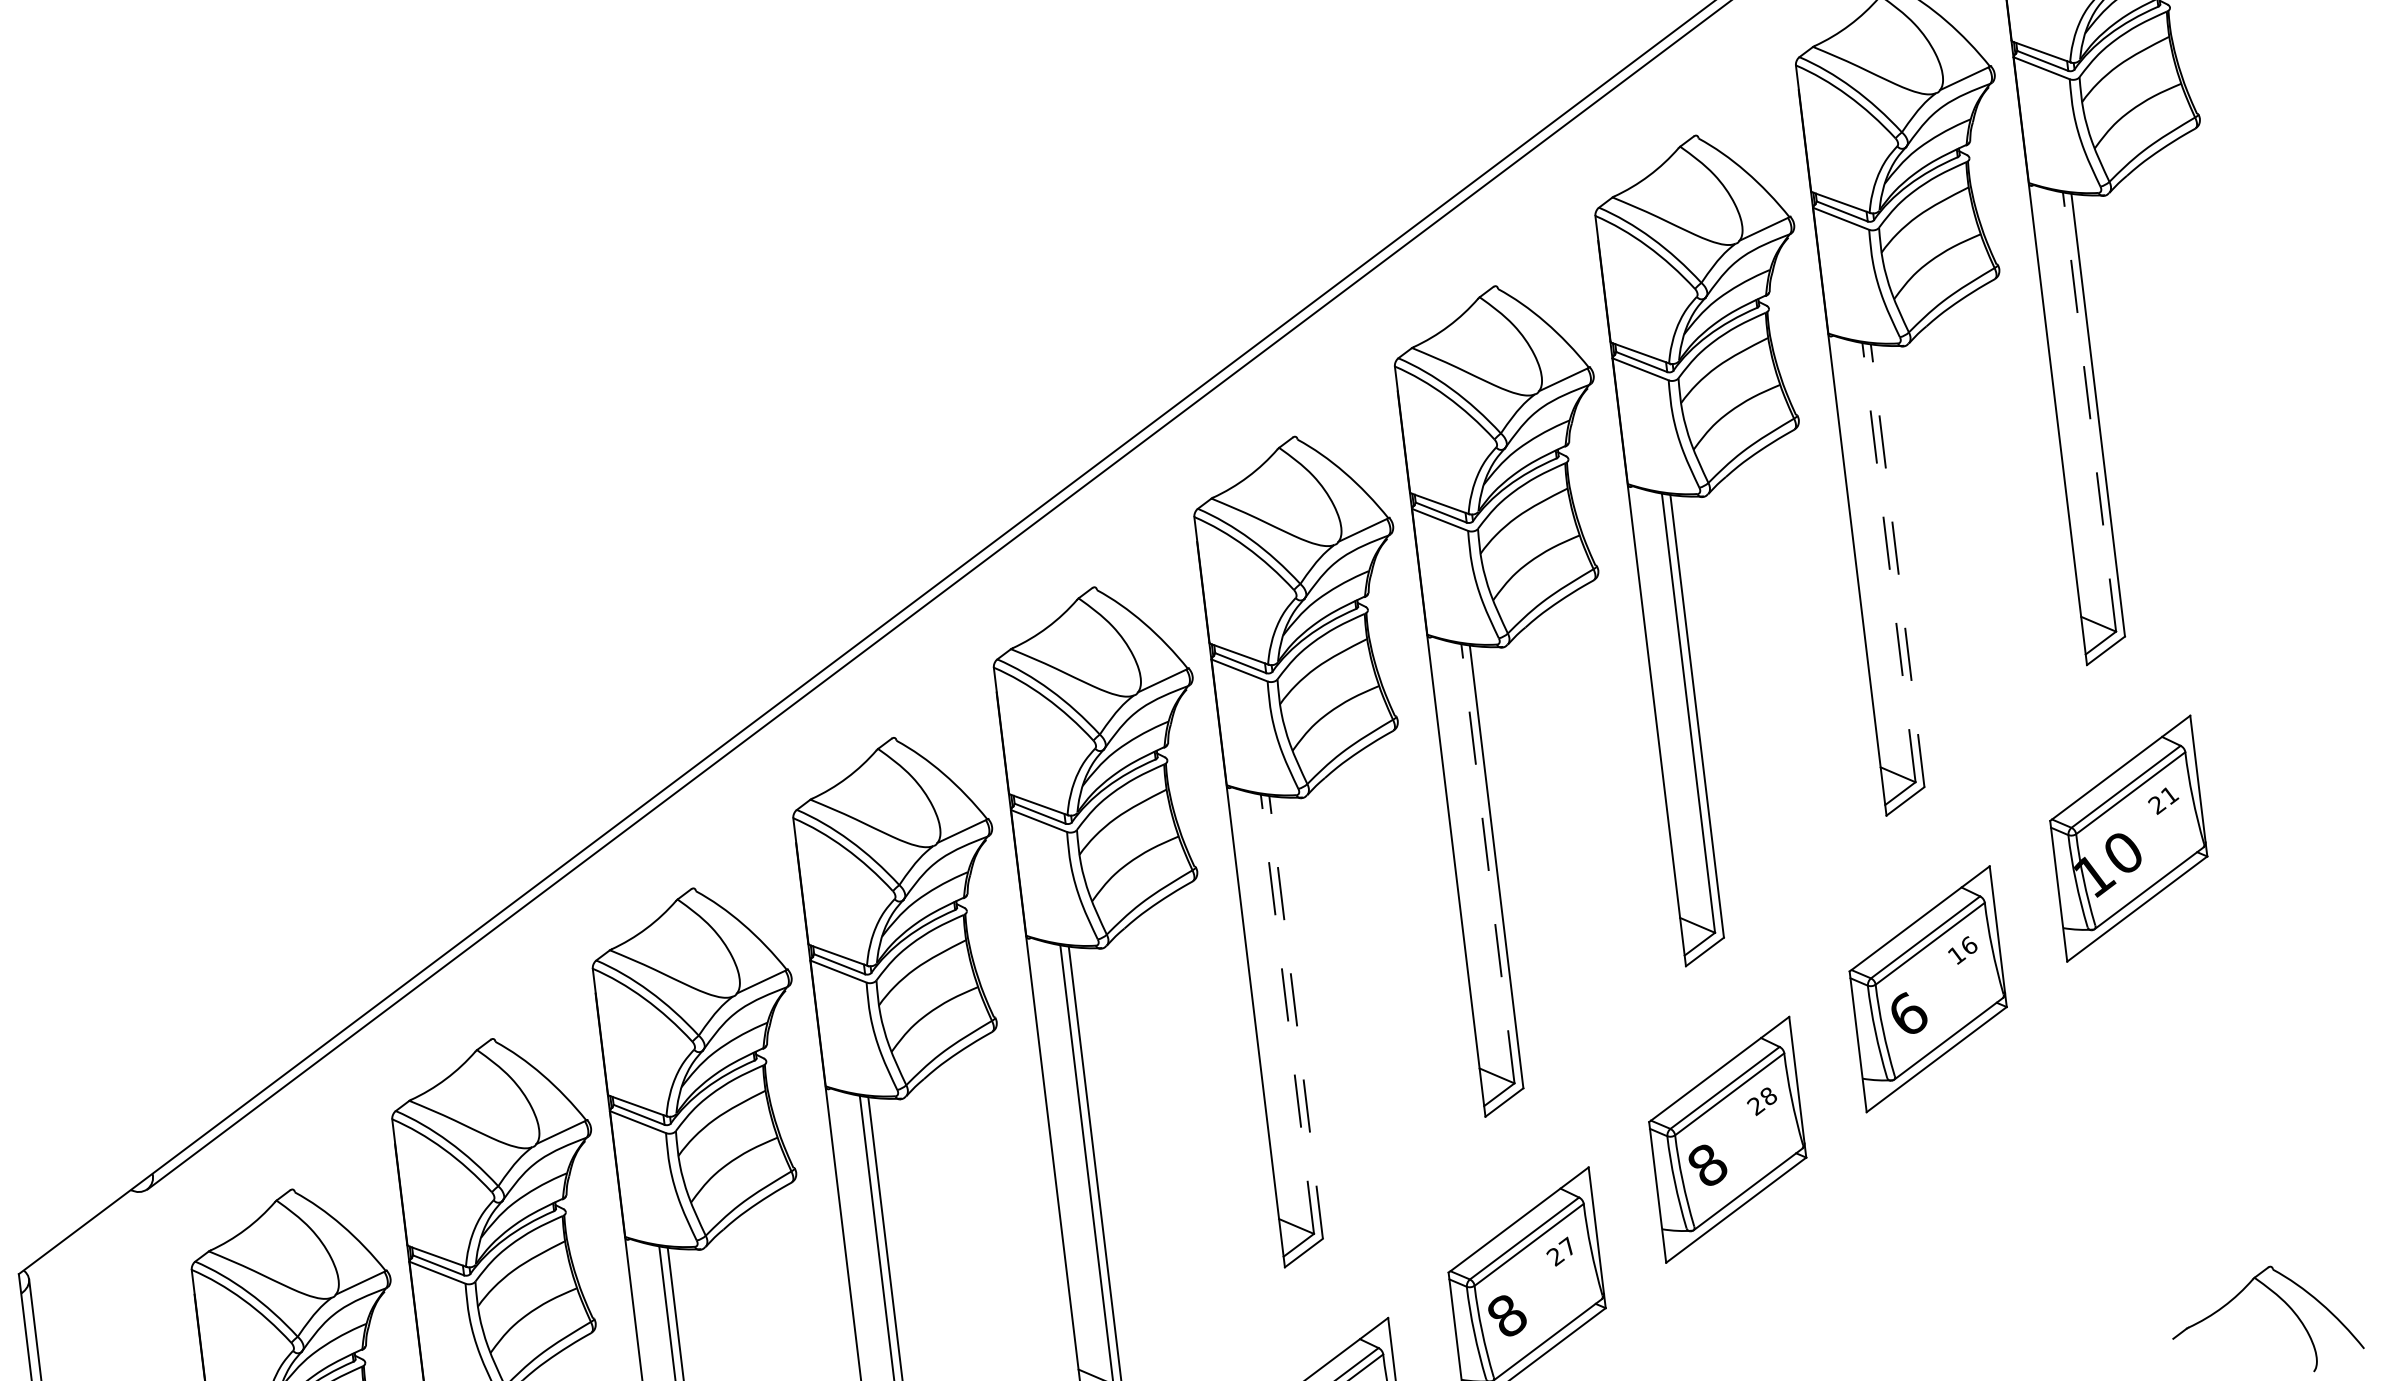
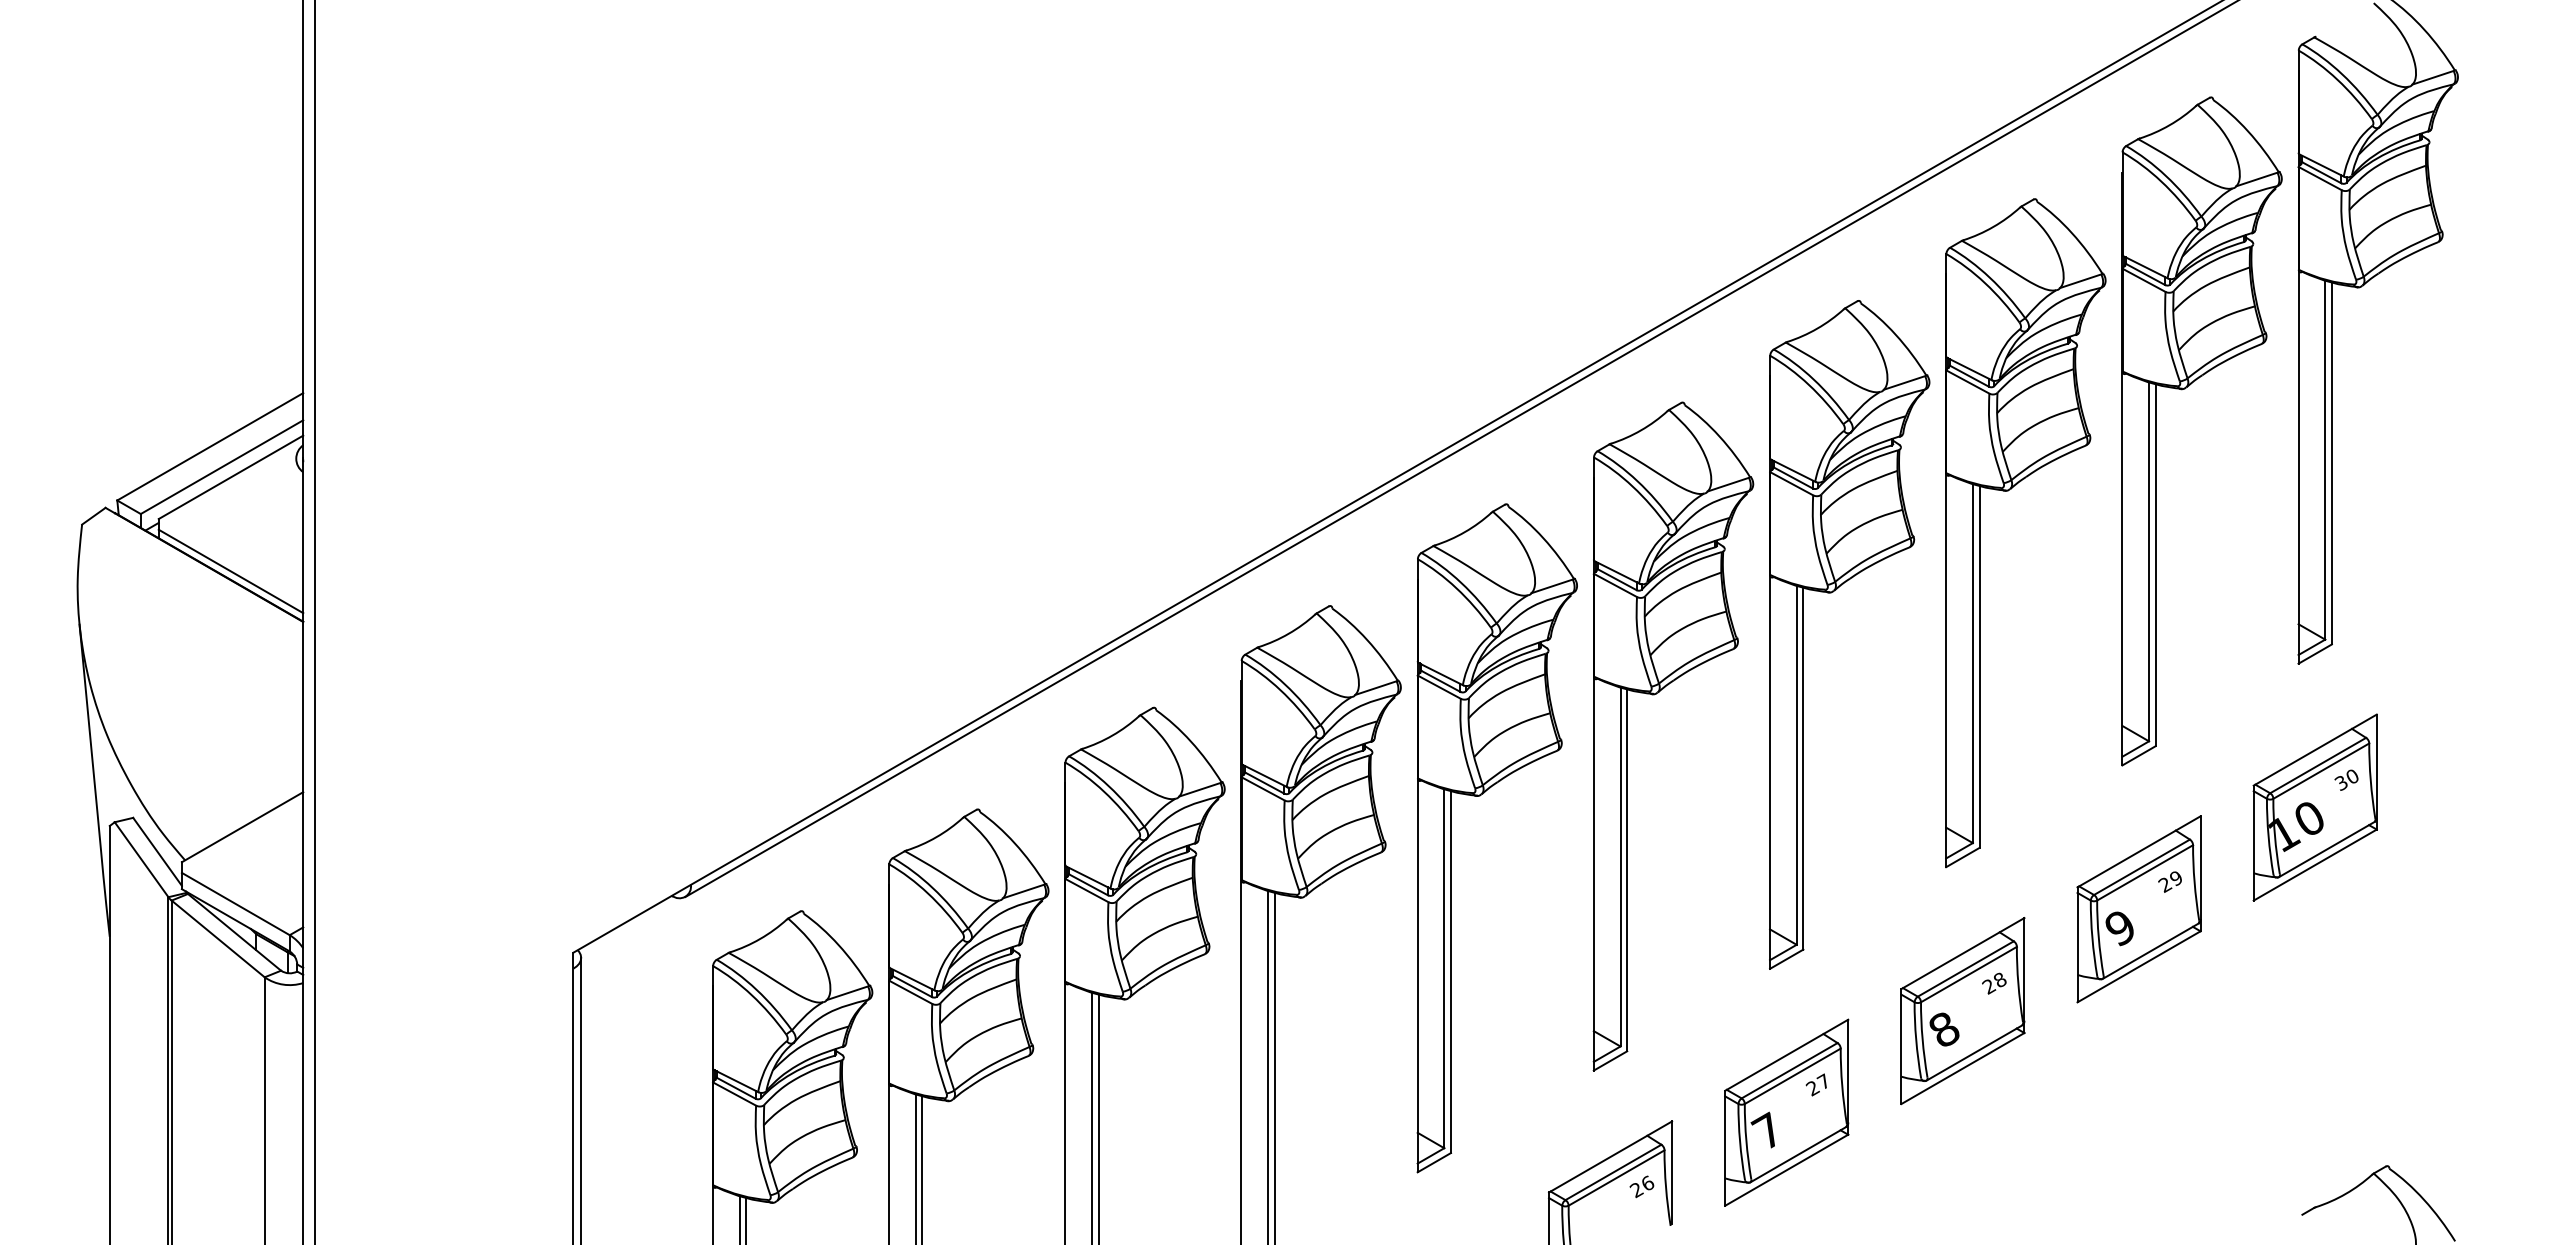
line: (2089, 411) -> (2325, 459), dashed -> solid
line: (1889, 562) -> (2149, 561), dashed -> solid
line: (1897, 566) -> (2155, 565), dashed -> solid
text: (2162, 800) -> (2346, 780), 21 -> 30
line: (1487, 862) -> (1796, 764), dashed -> solid
text: (1962, 950) -> (2170, 881), 16 -> 29
line: (1287, 1013) -> (1620, 866), dashed -> solid
text: (1908, 1014) -> (2120, 927), 6 -> 9
line: (1296, 1017) -> (1627, 870), dashed -> solid
text: (1504, 1313) -> (1766, 1129), 8 -> 7

